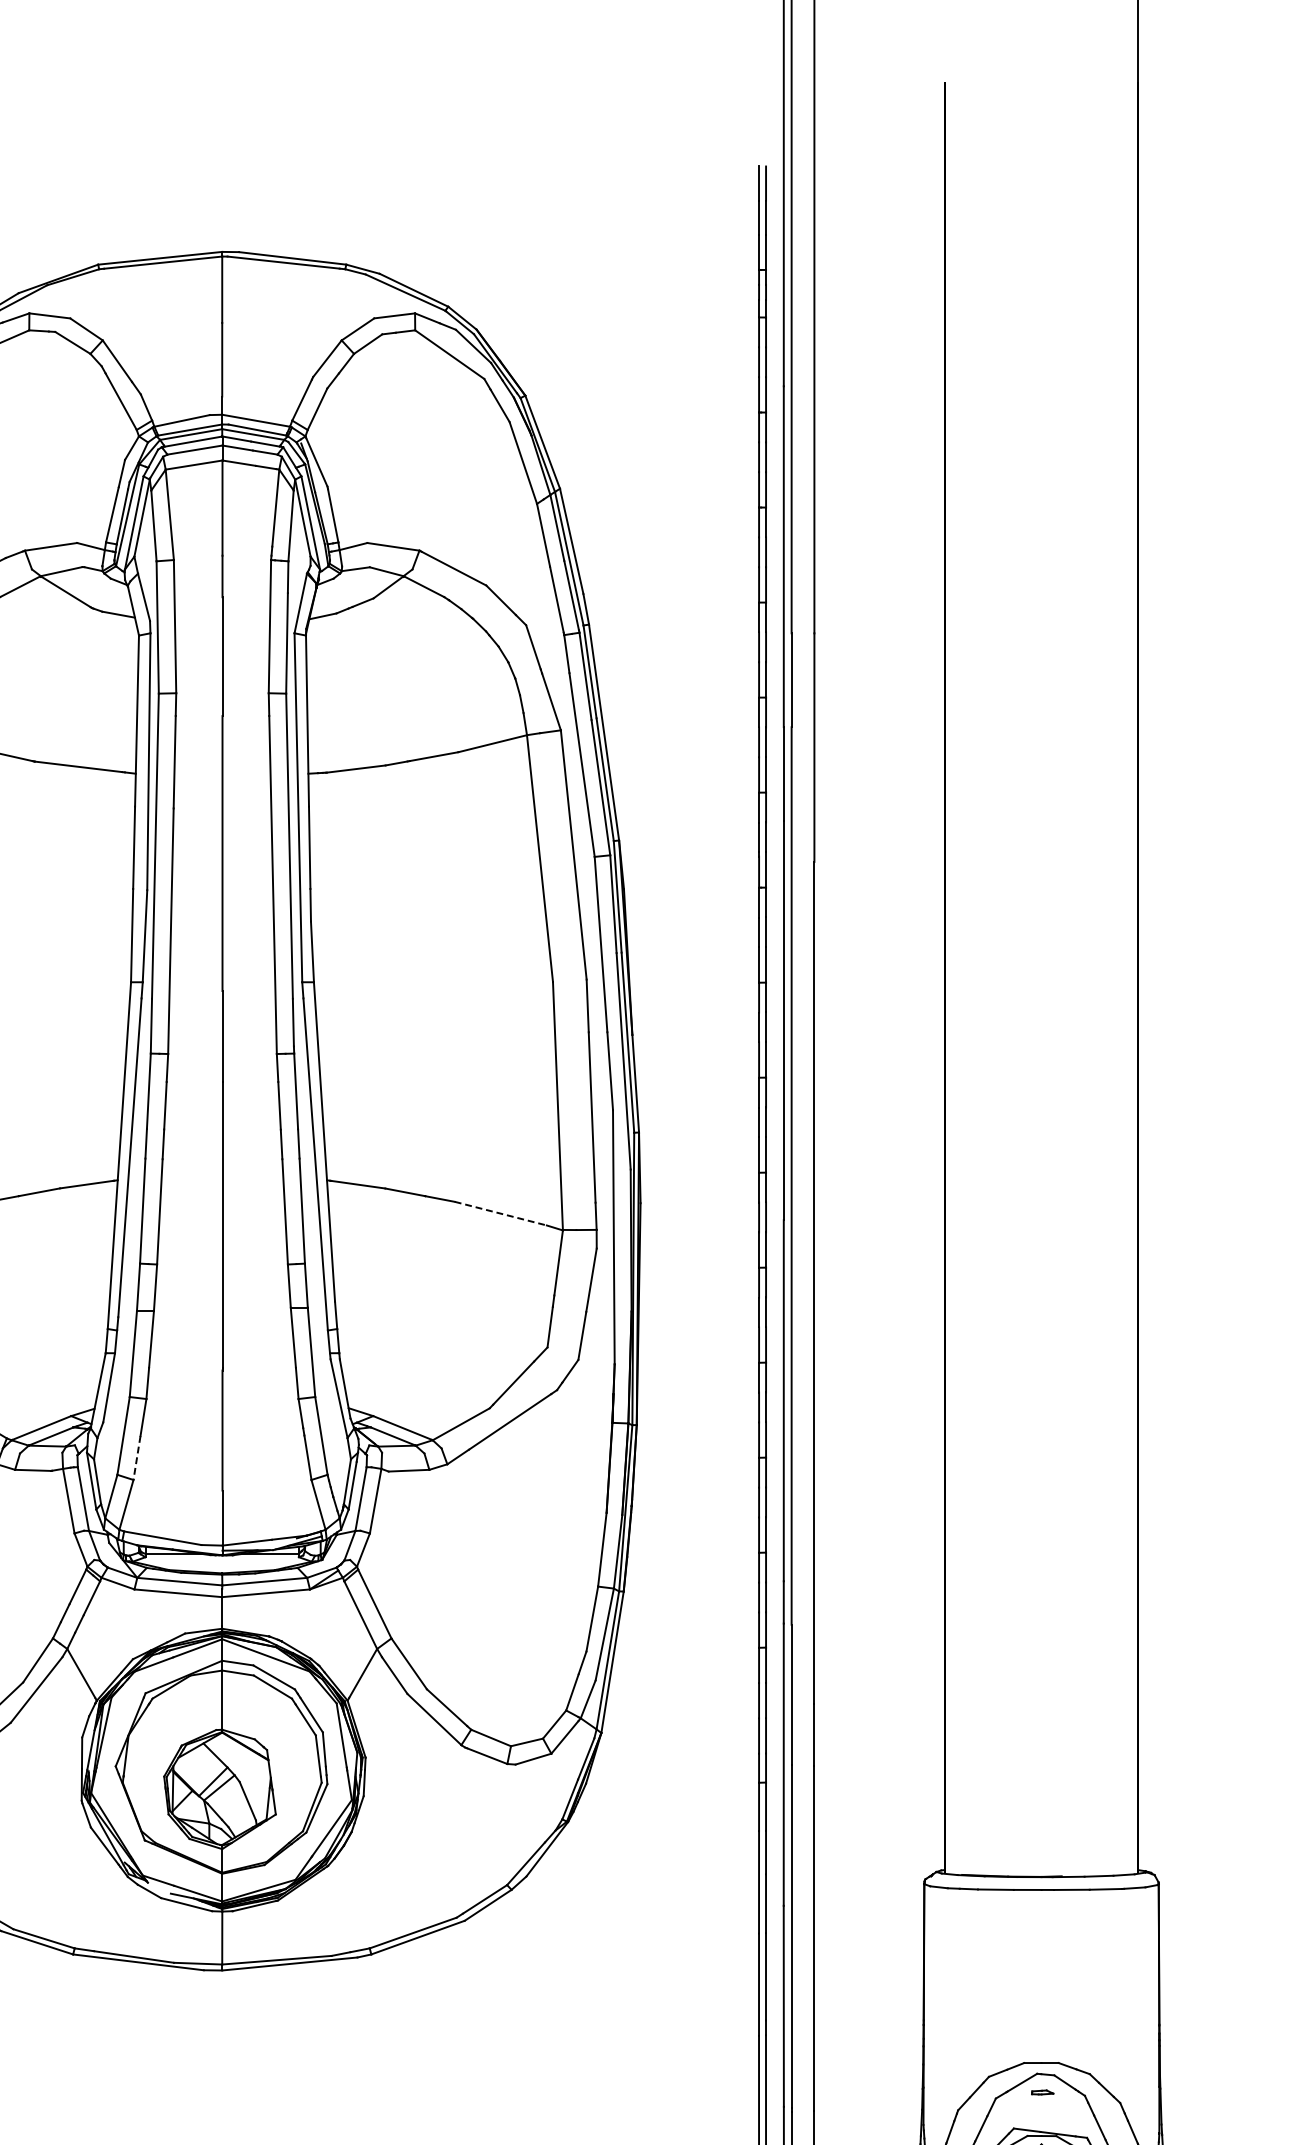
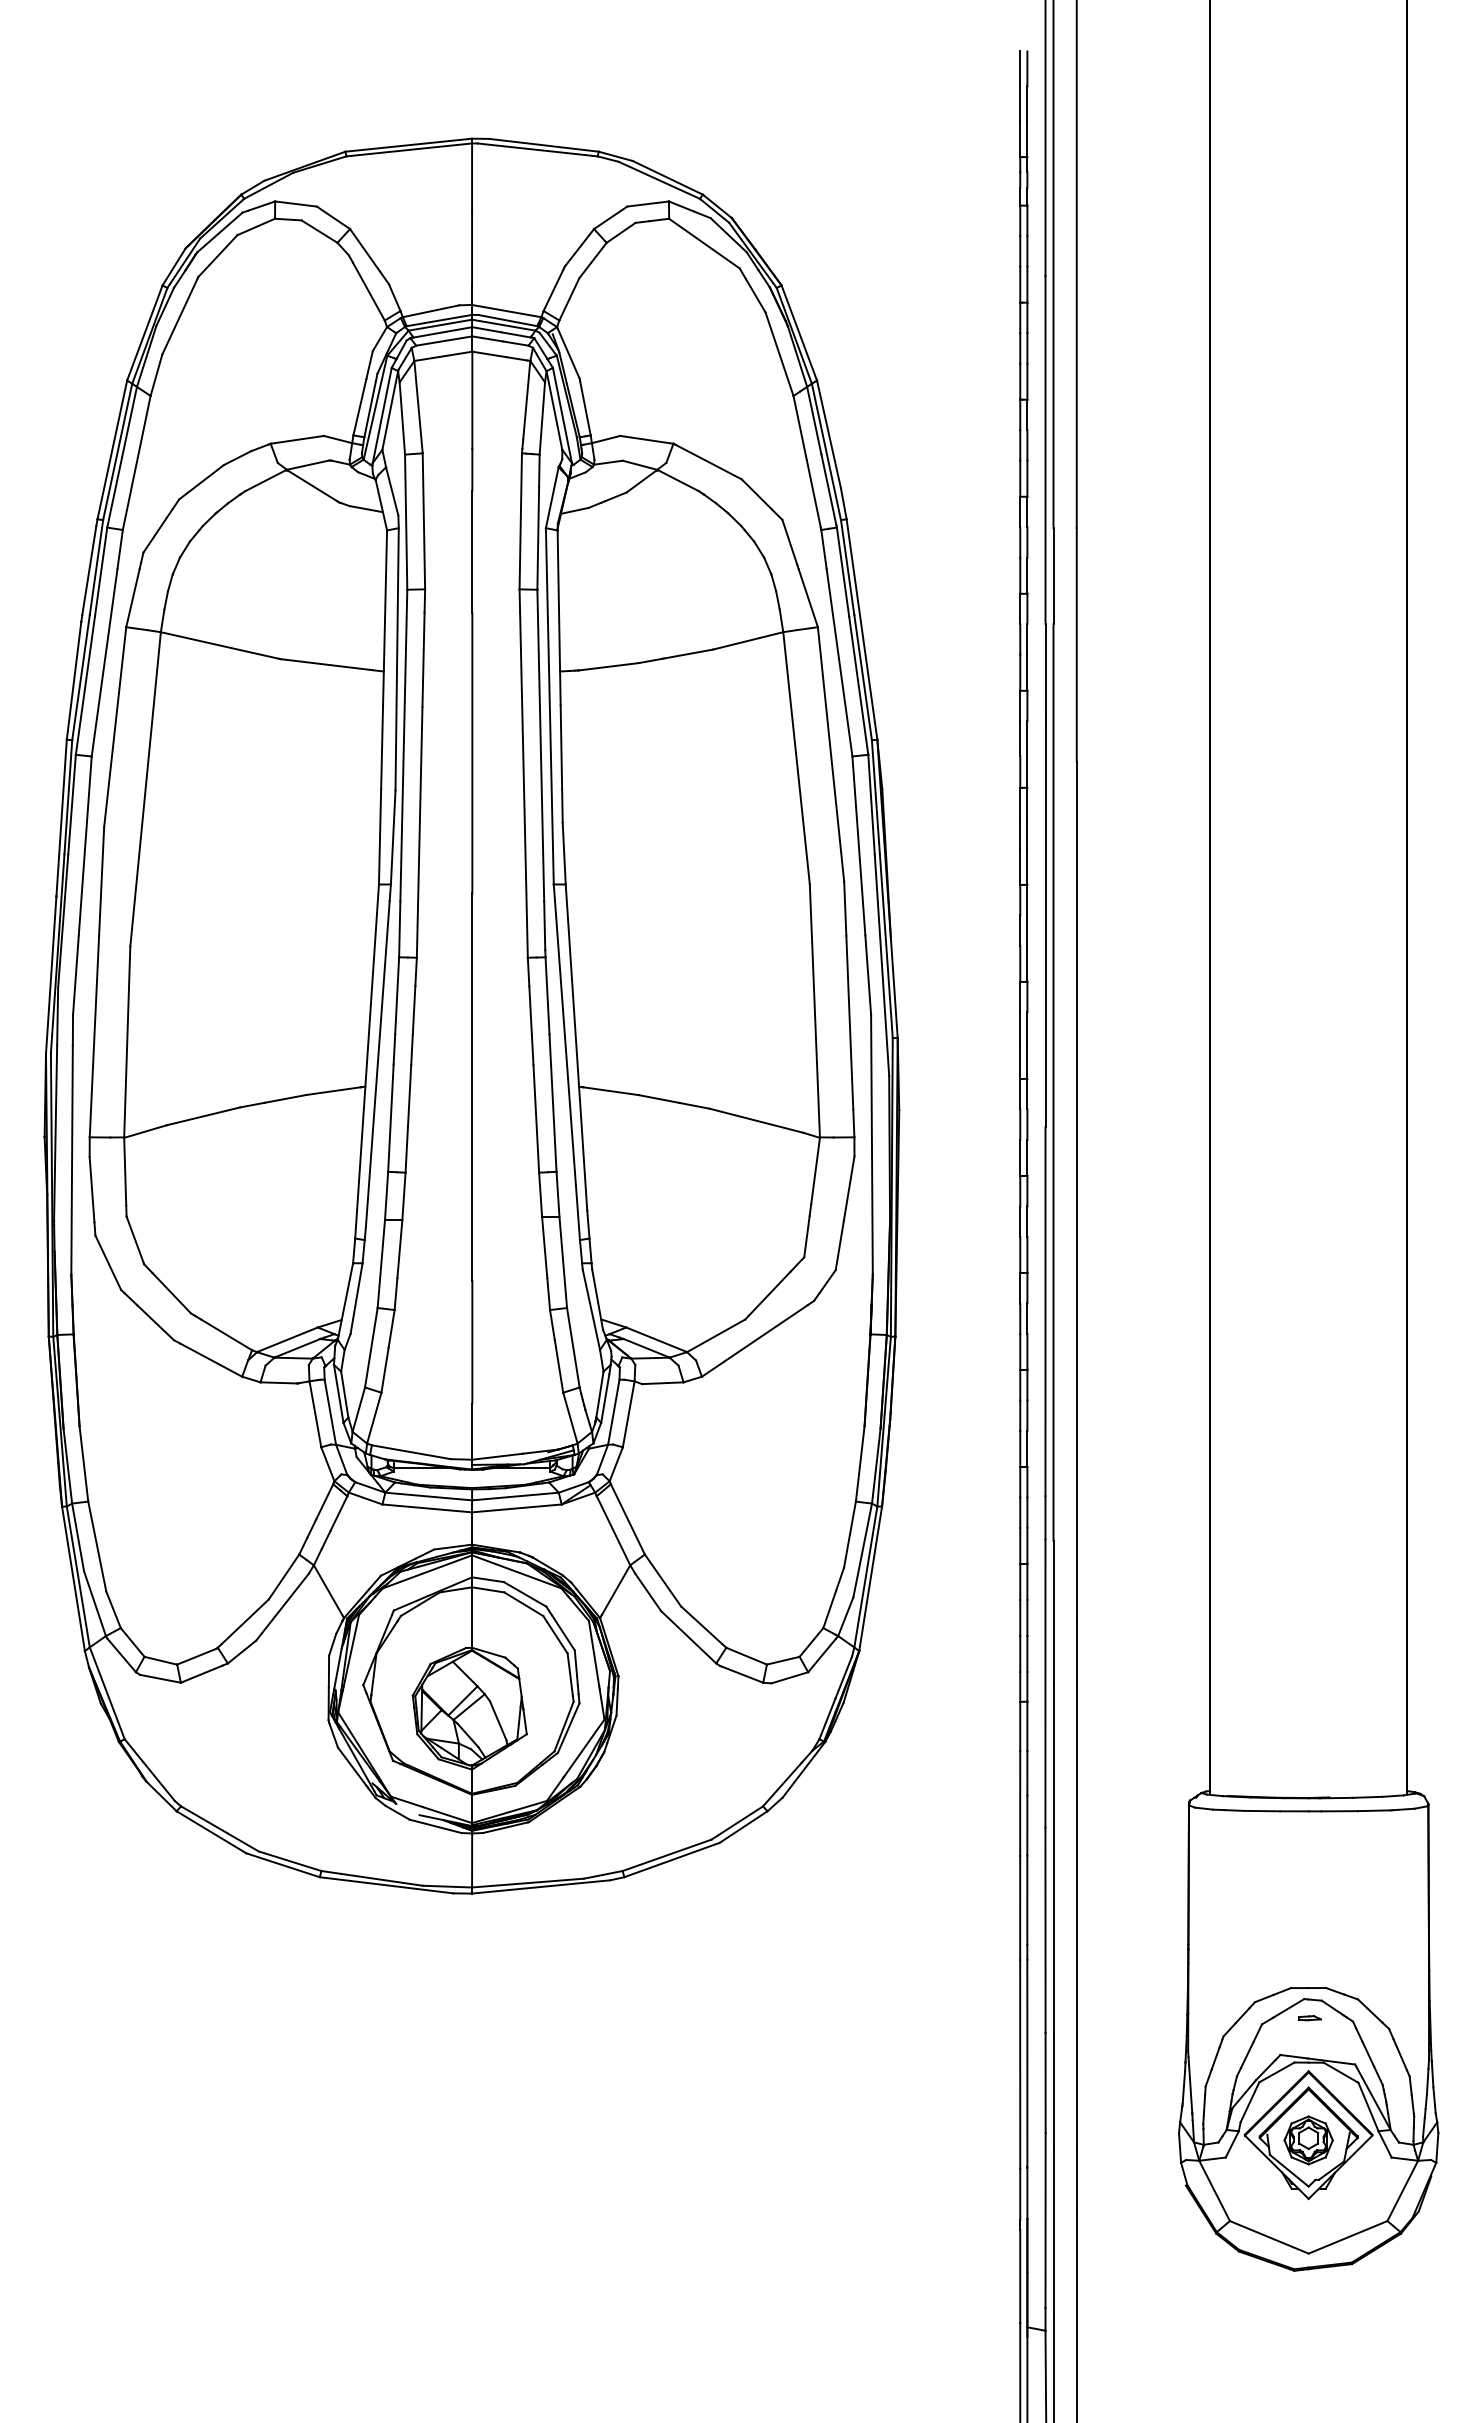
line: (500, 1213) -> (756, 1120), dashed -> solid
line: (137, 1458) -> (385, 1370), dashed -> solid

